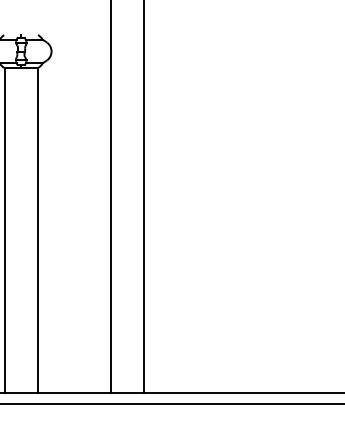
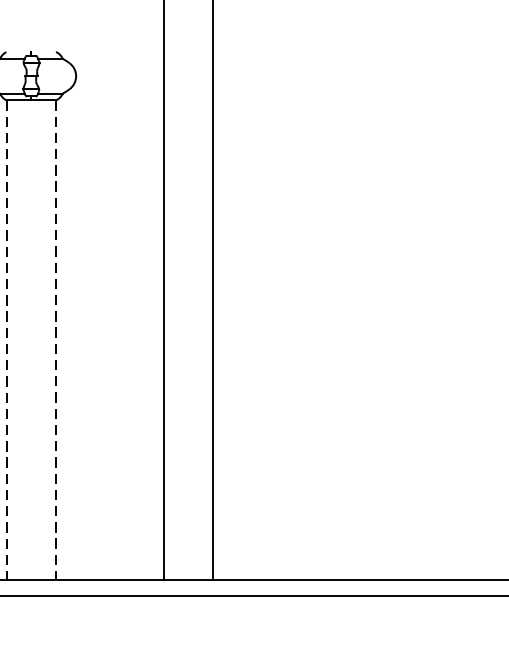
line: (4, 230) -> (6, 340), solid -> dashed
line: (37, 230) -> (55, 340), solid -> dashed

